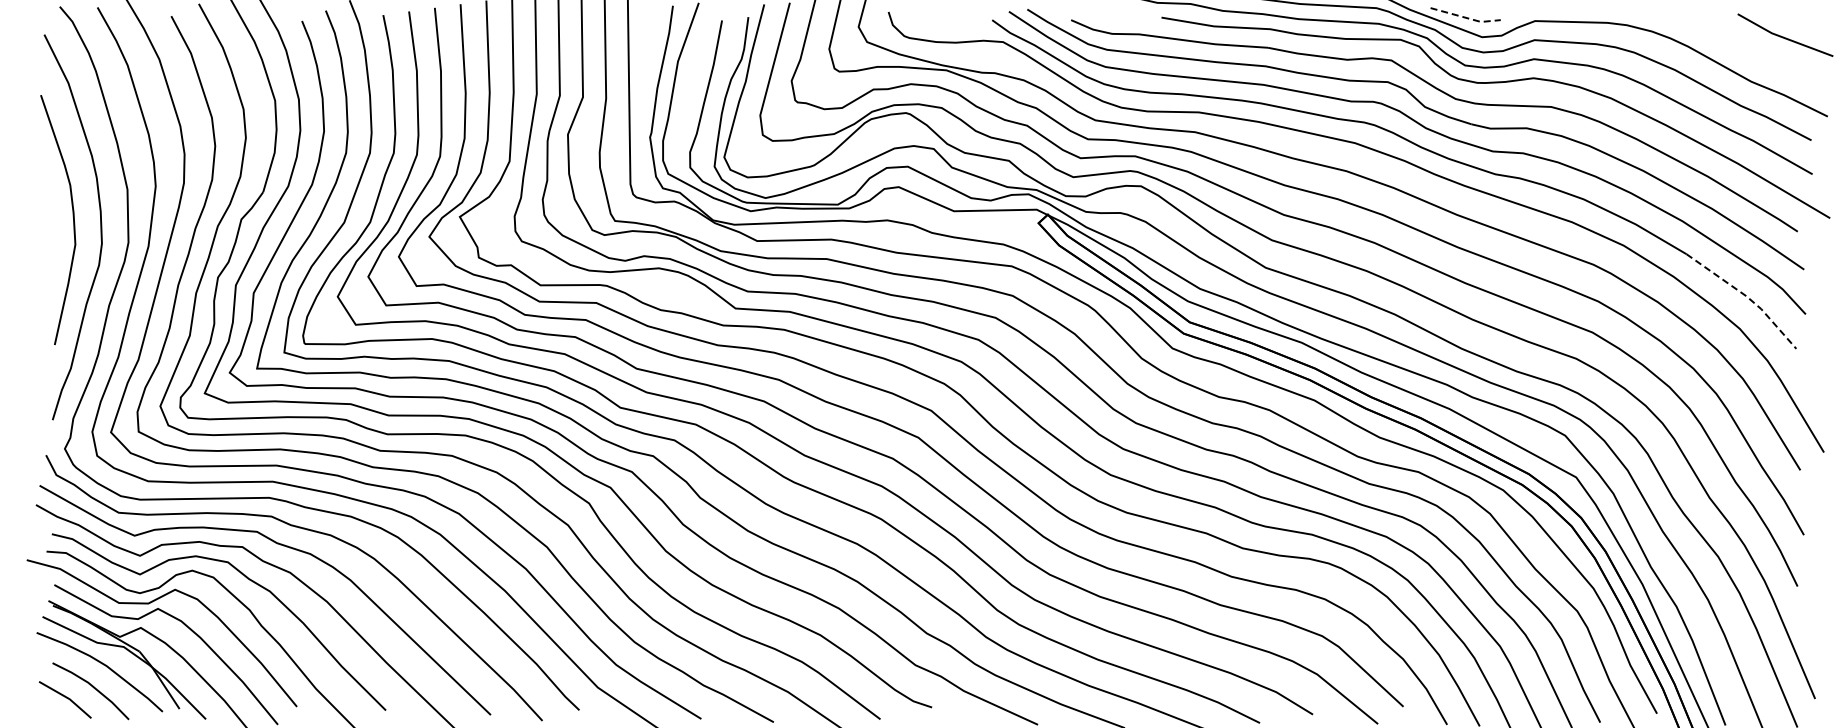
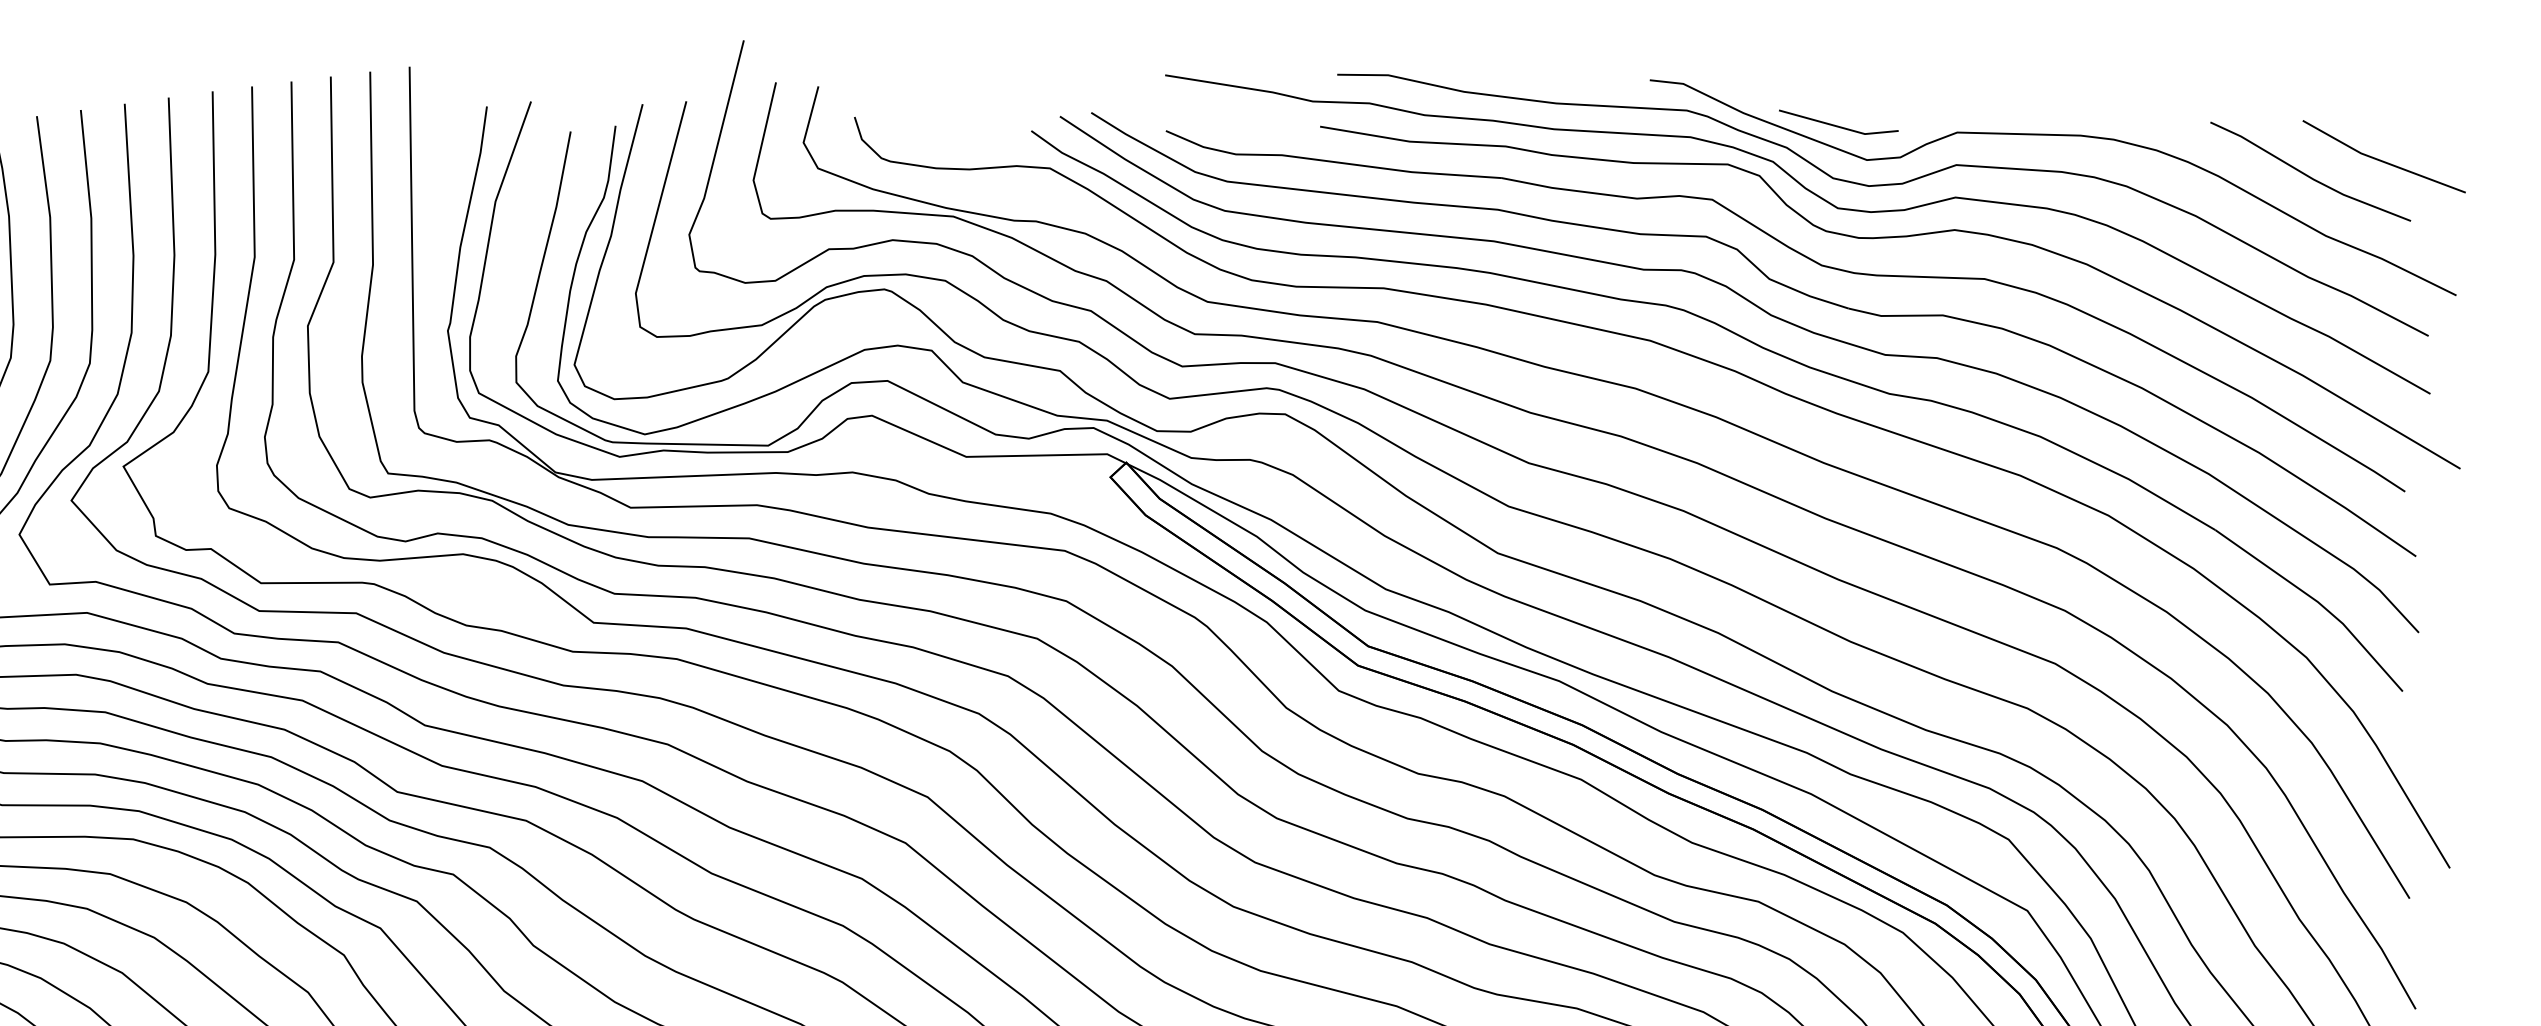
line: (1465, 17) -> (1838, 126), dashed -> solid
curve: (1740, 45) -> (2307, 174), added
line: (1746, 296) -> (2317, 602), dashed -> solid

